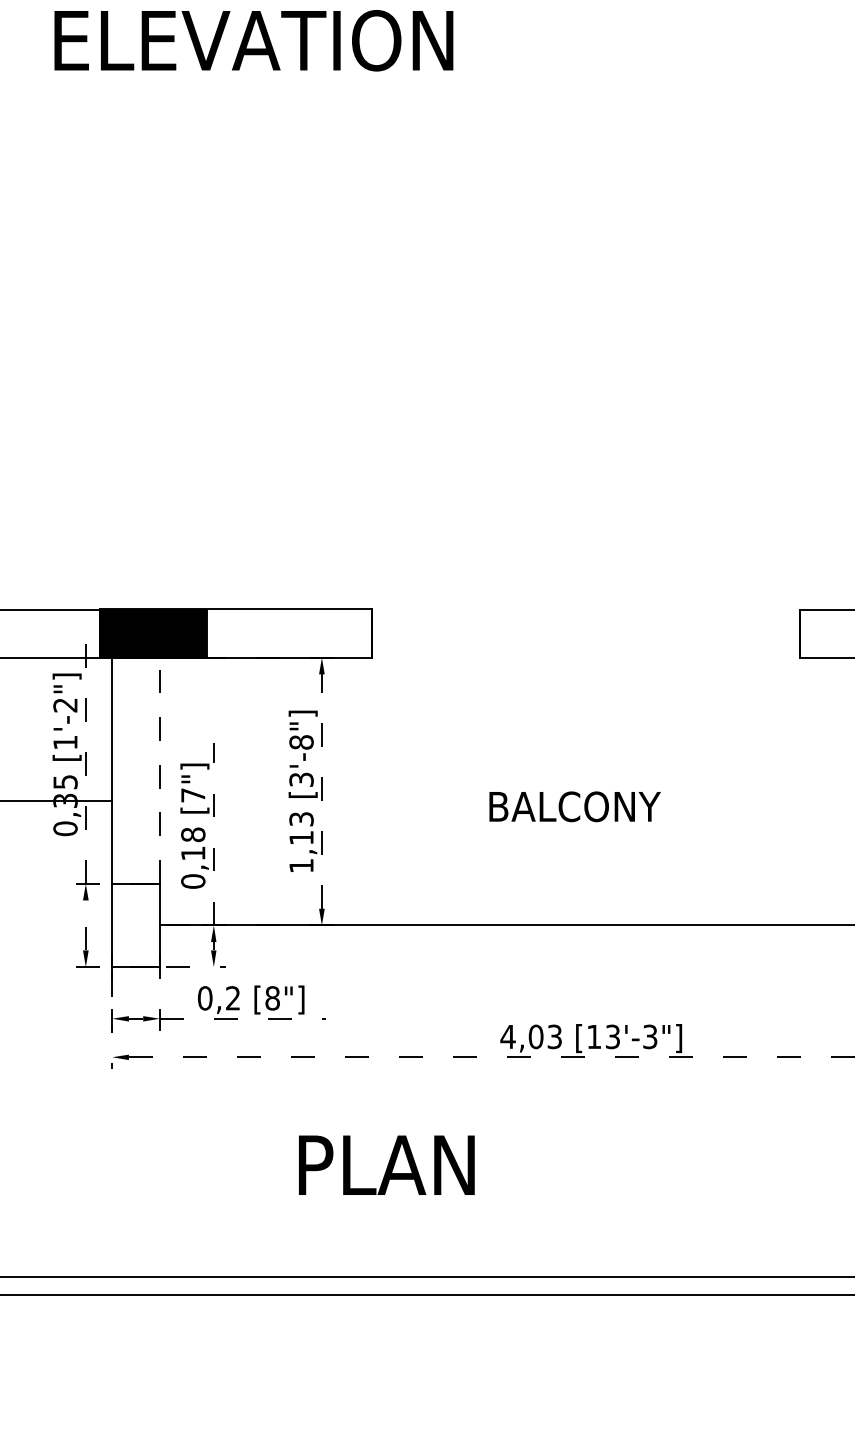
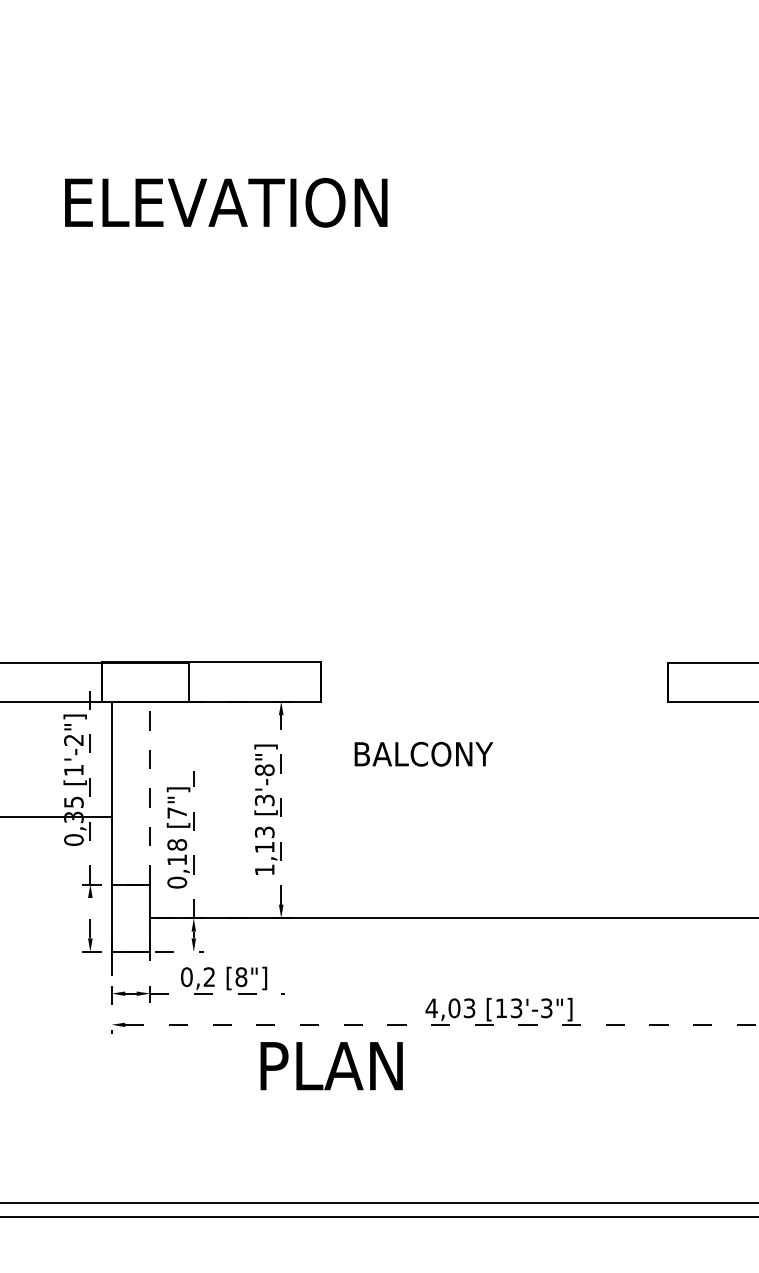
fill: (154, 633) -> (145, 682), removed
text: (574, 805) -> (423, 753), moved
text: (386, 1165) -> (331, 1066), moved

